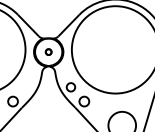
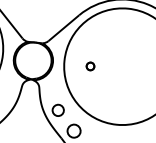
part: (48, 51) -> (90, 65), moved

